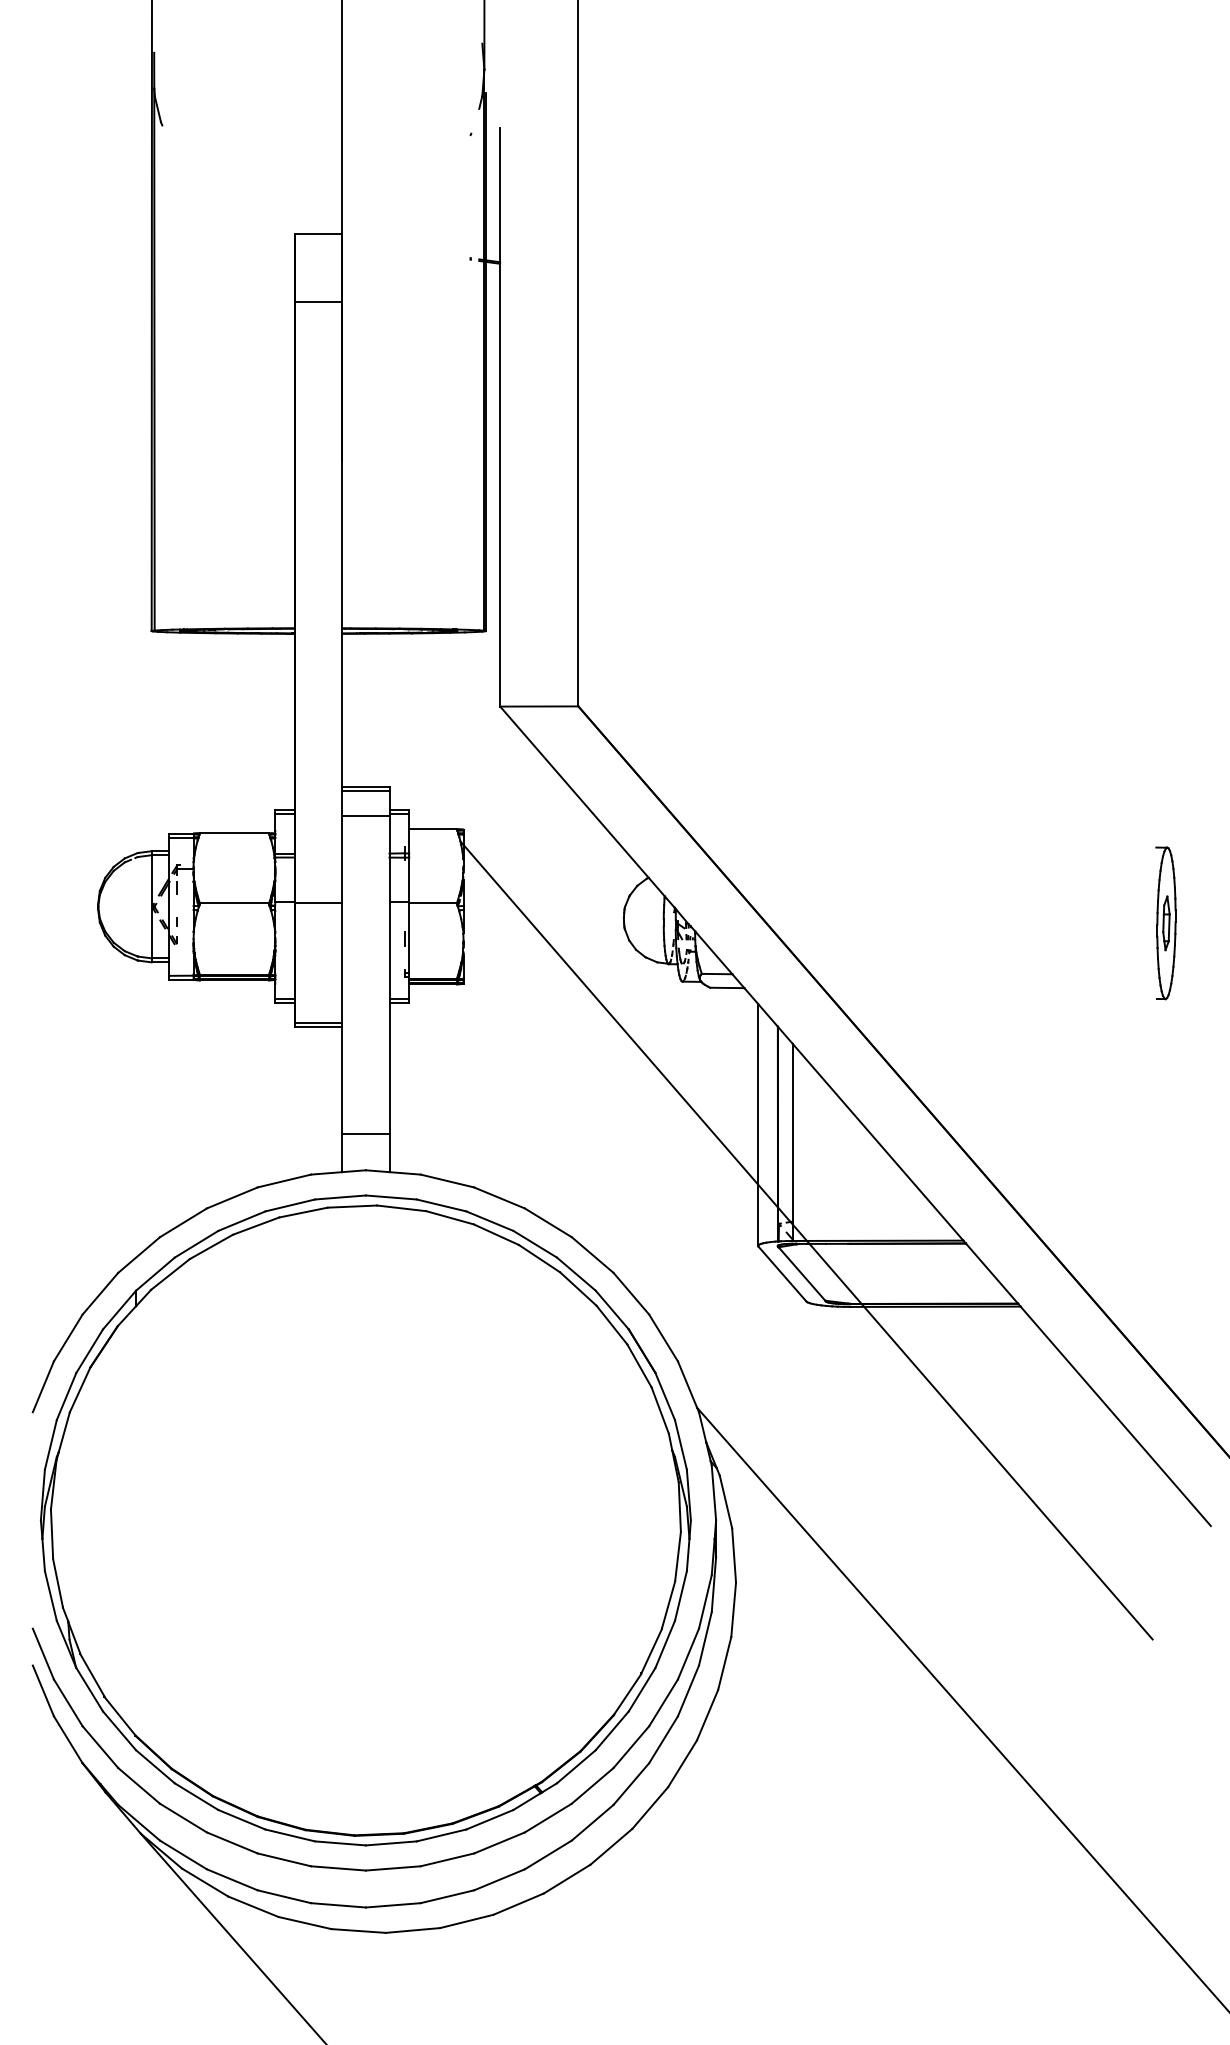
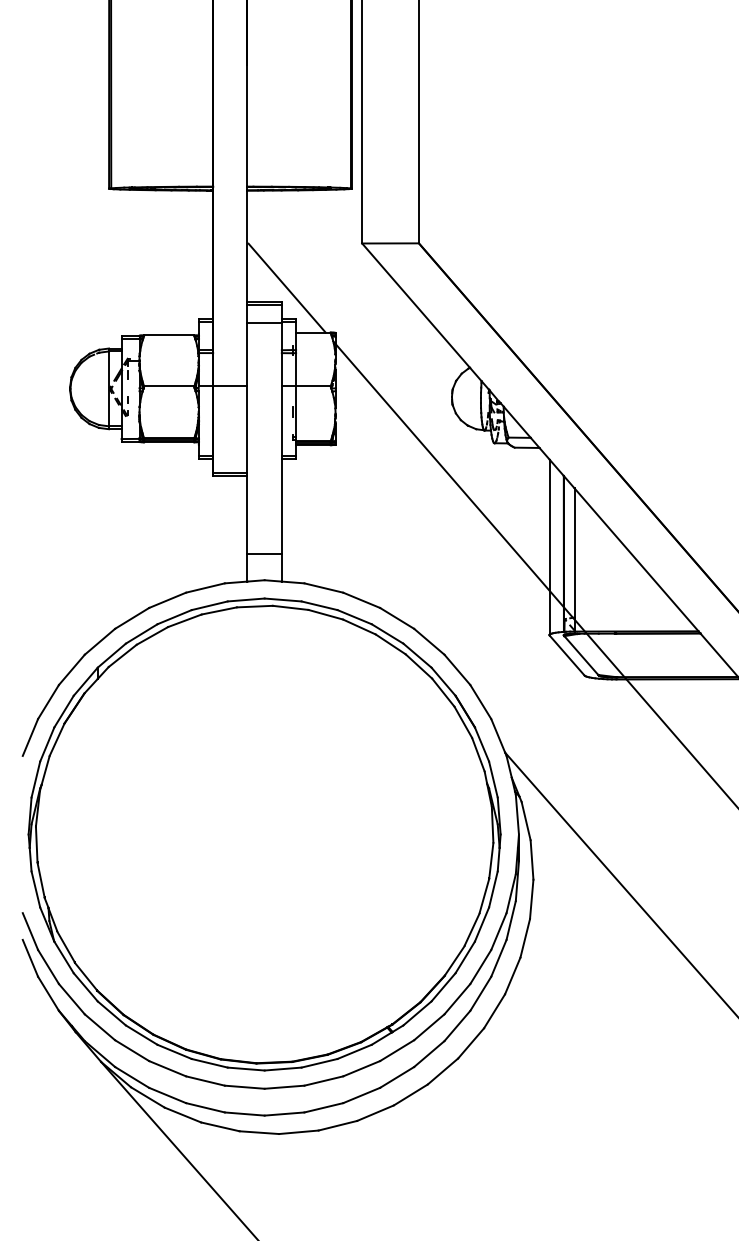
line: (396, 767) -> (286, 287), added

